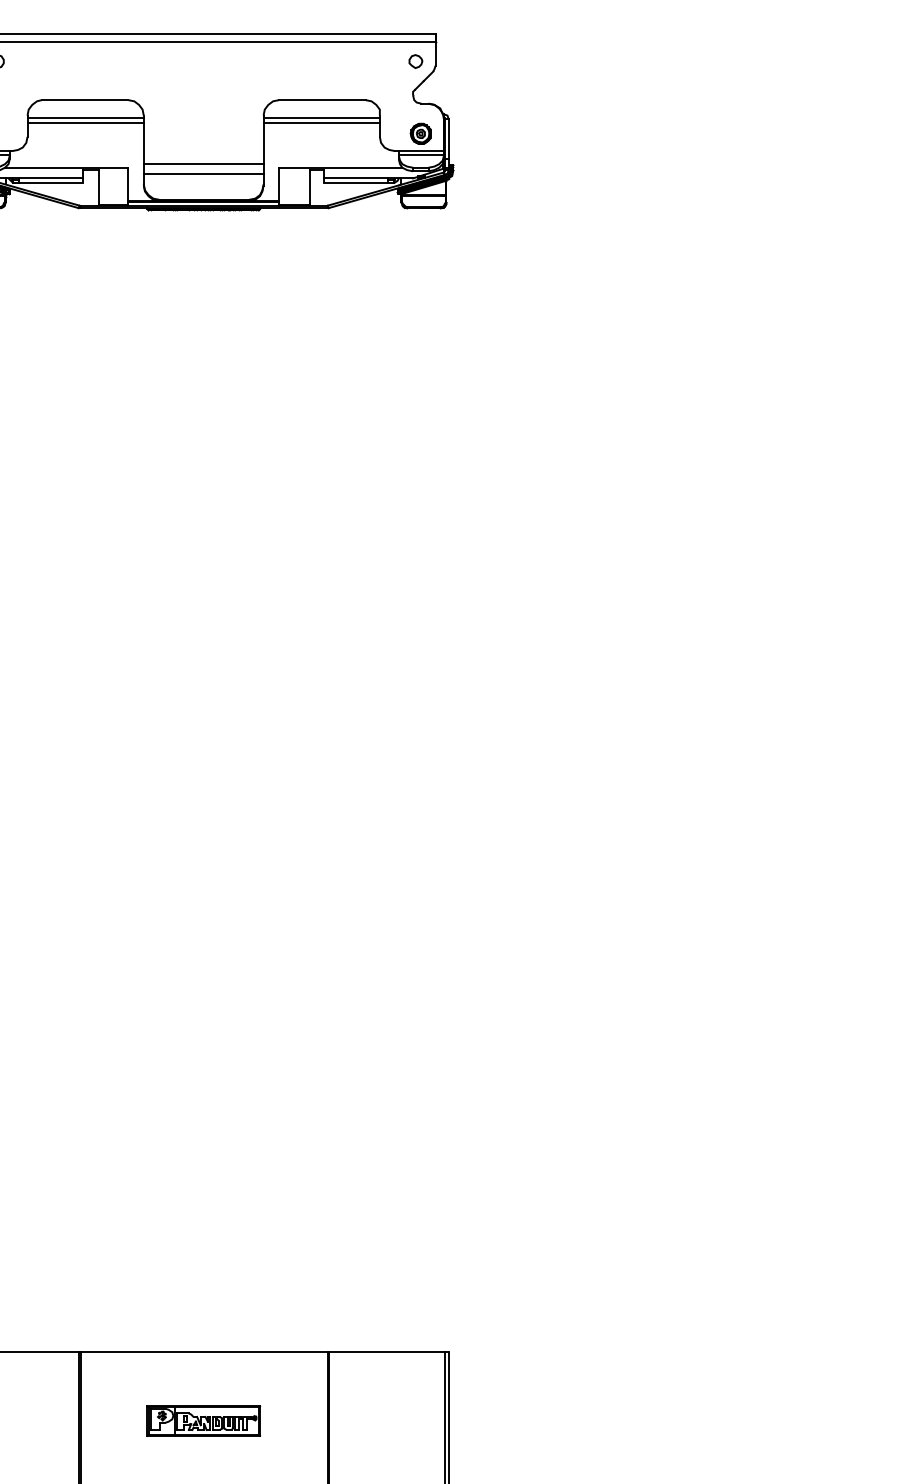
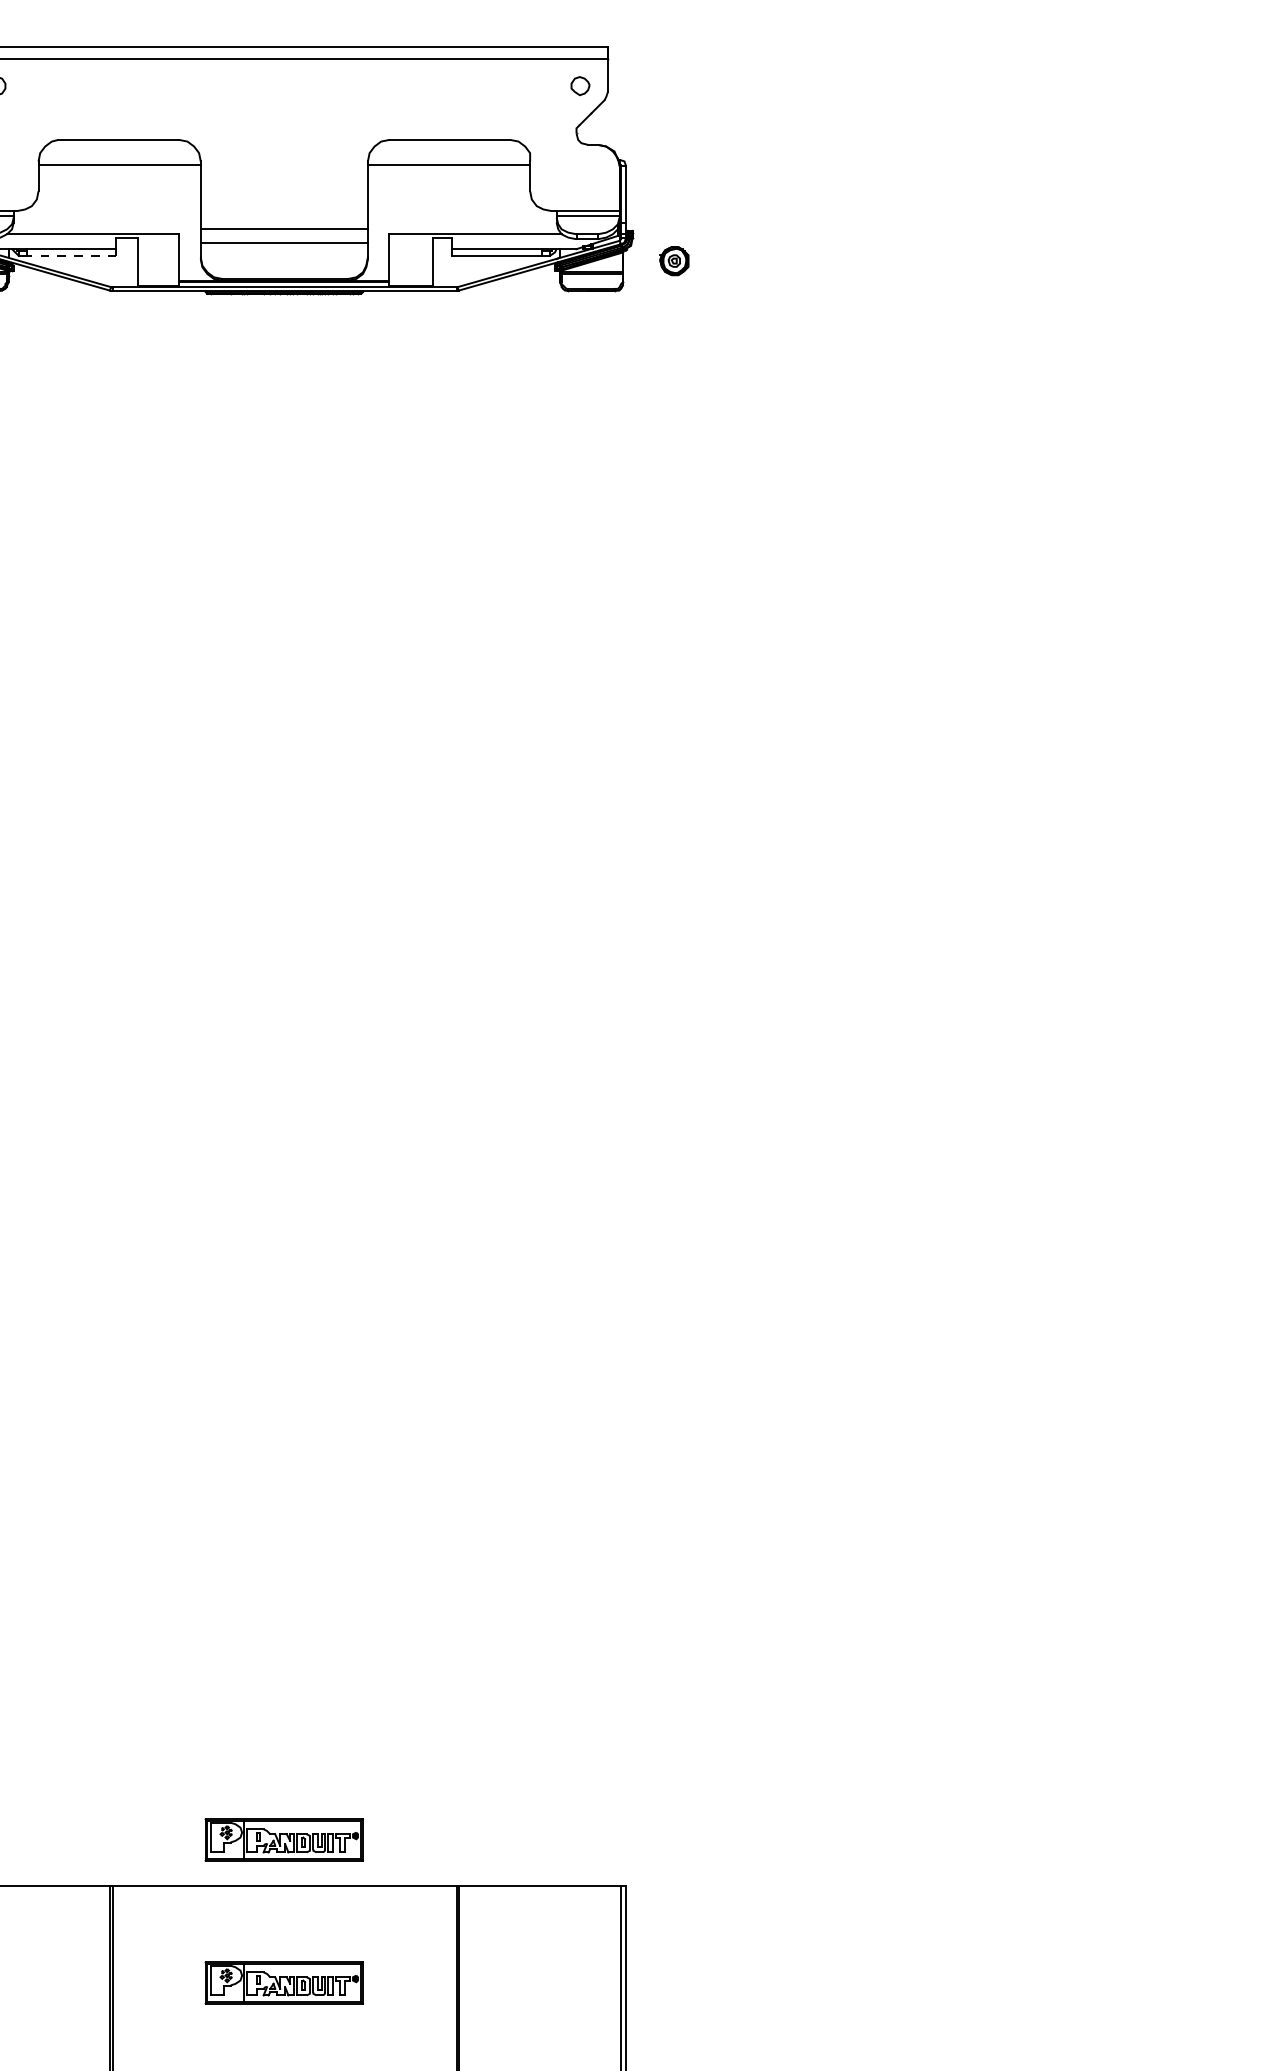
line: (85, 122) -> (119, 171), removed
line: (321, 122) -> (448, 171), removed
part: (420, 134) -> (674, 261), moved
line: (51, 182) -> (71, 255), solid -> dashed
part: (203, 1318) -> (283, 1839), added

